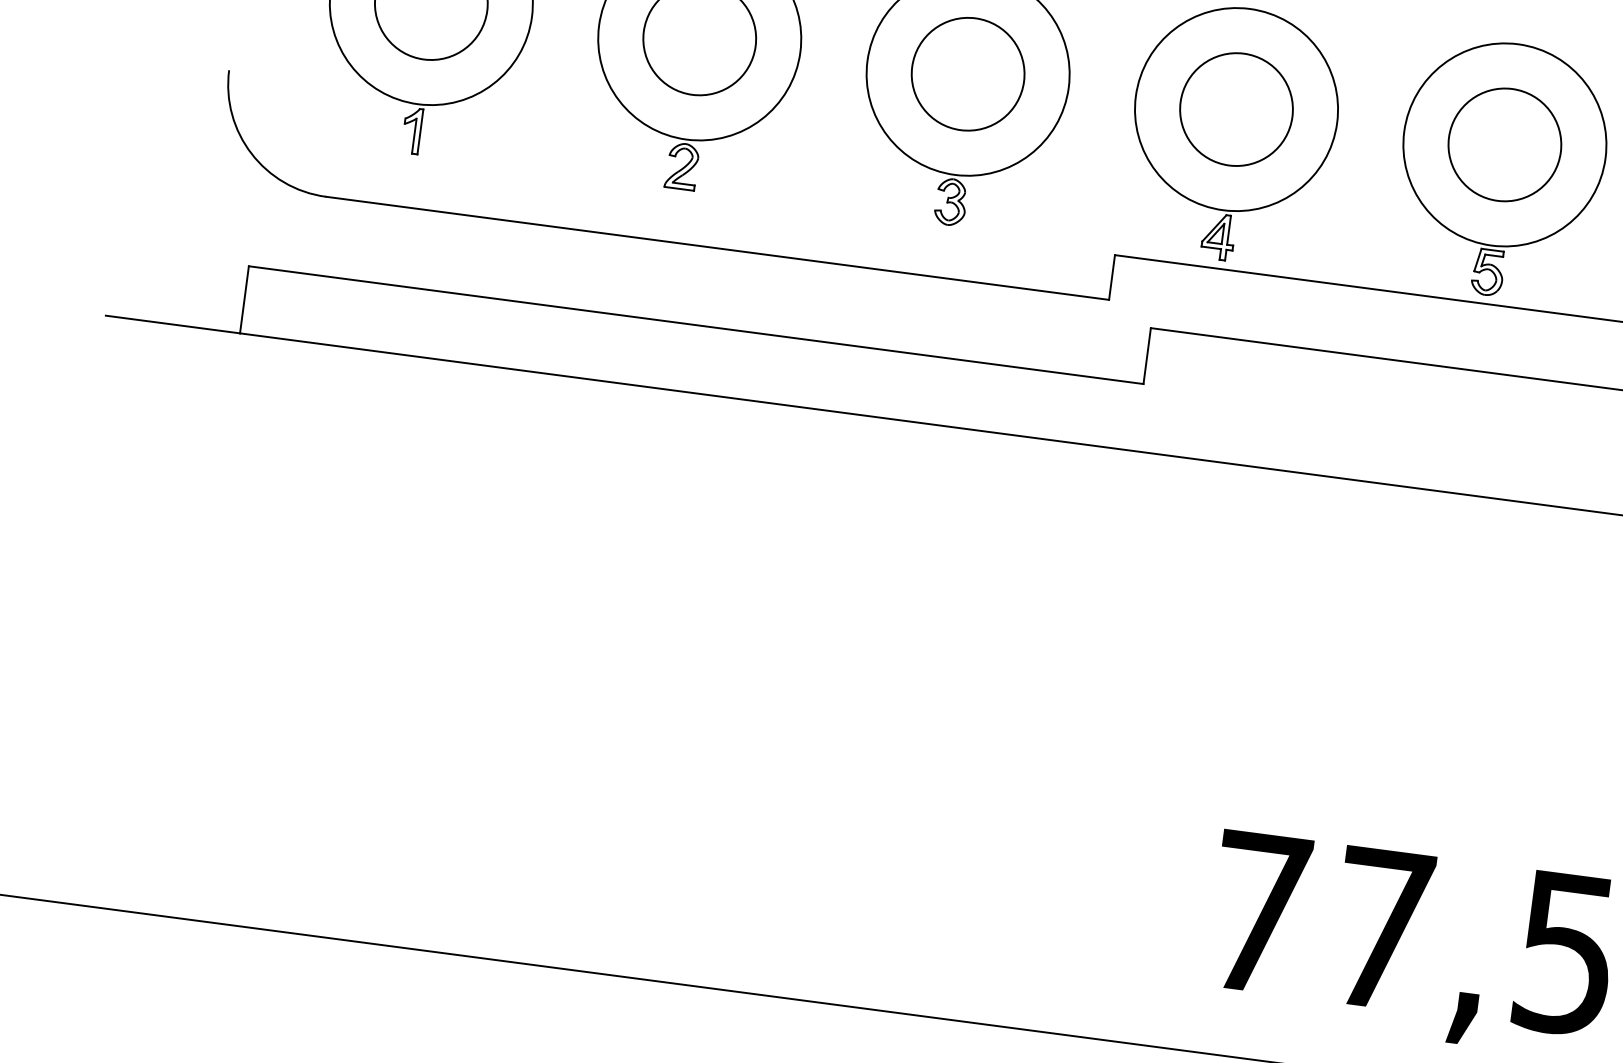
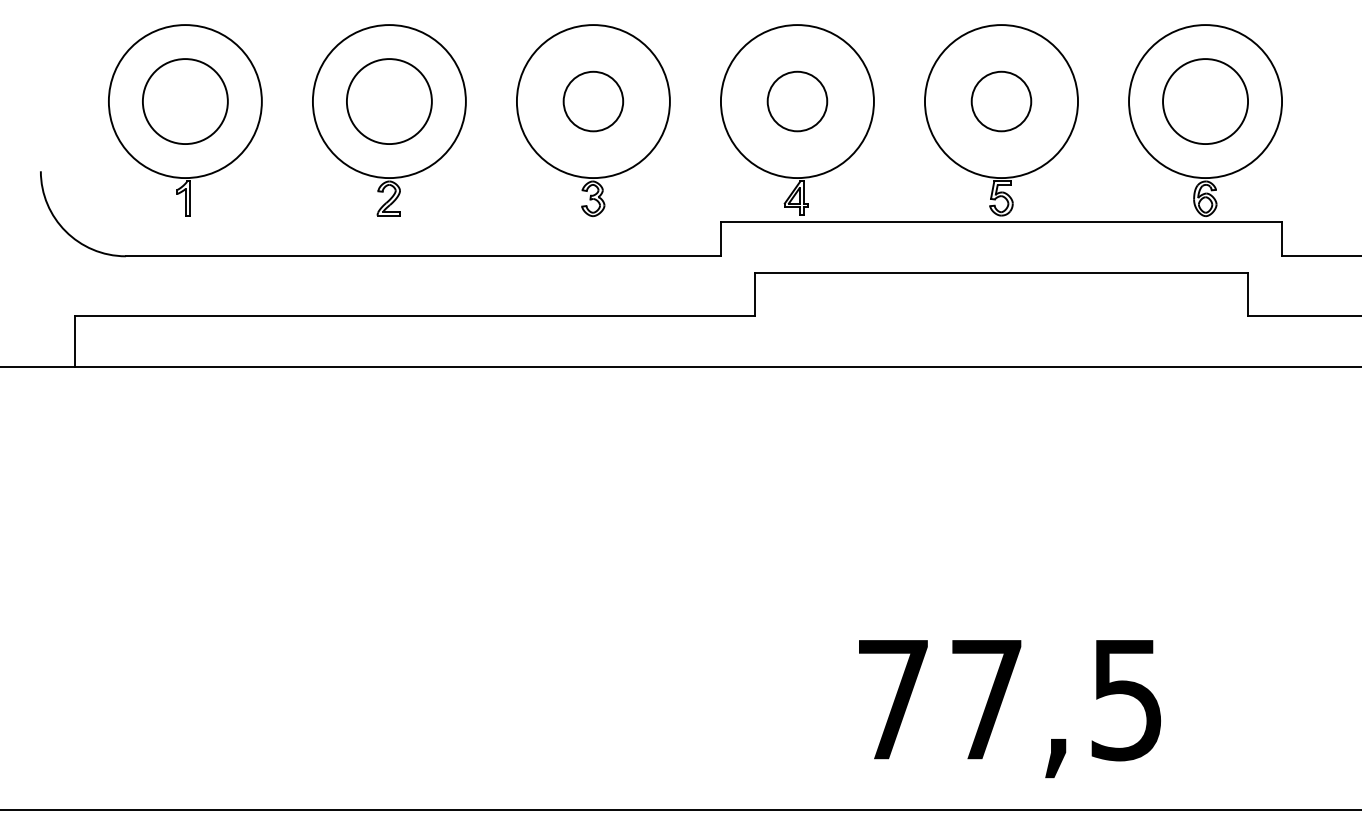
circle: (966, 74) -> (592, 101), size x0.7
circle: (1236, 109) -> (797, 101), size x0.7
circle: (1504, 144) -> (1001, 101), size x0.7

